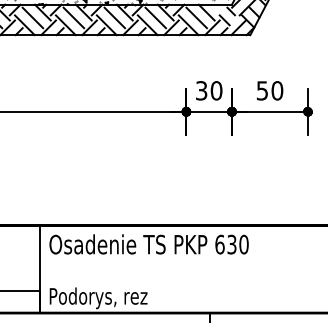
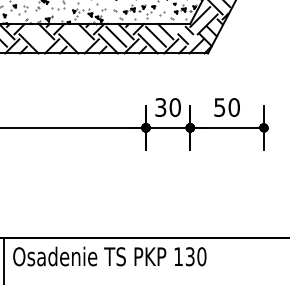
line: (73, 17) -> (36, 36), removed
line: (114, 17) -> (76, 36), removed
text: (219, 244) -> (178, 256), 630 -> 130

